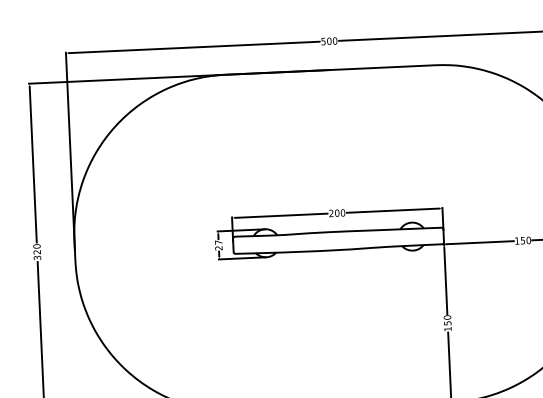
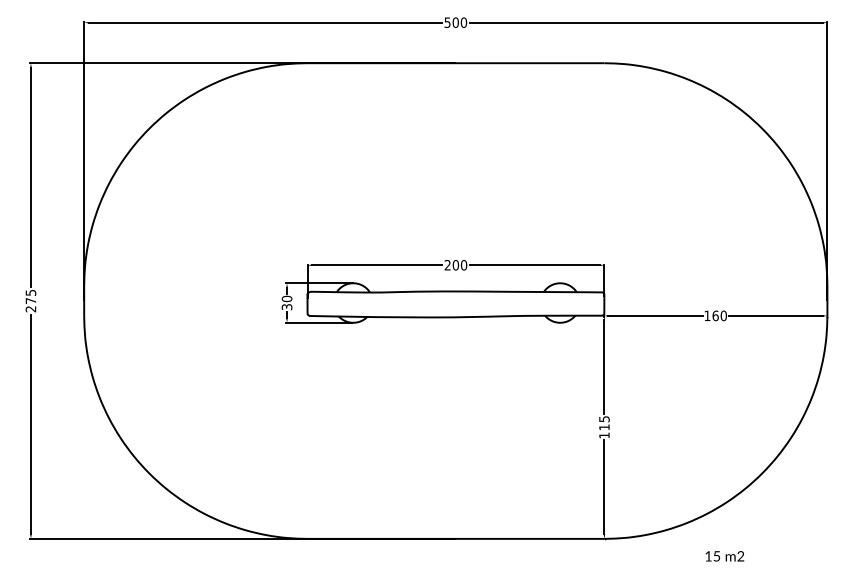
text: (522, 240) -> (715, 315), 150 -> 160
text: (218, 245) -> (286, 302), 27 -> 30
text: (36, 251) -> (30, 300), 320 -> 275
text: (447, 320) -> (604, 423), 150 -> 115

